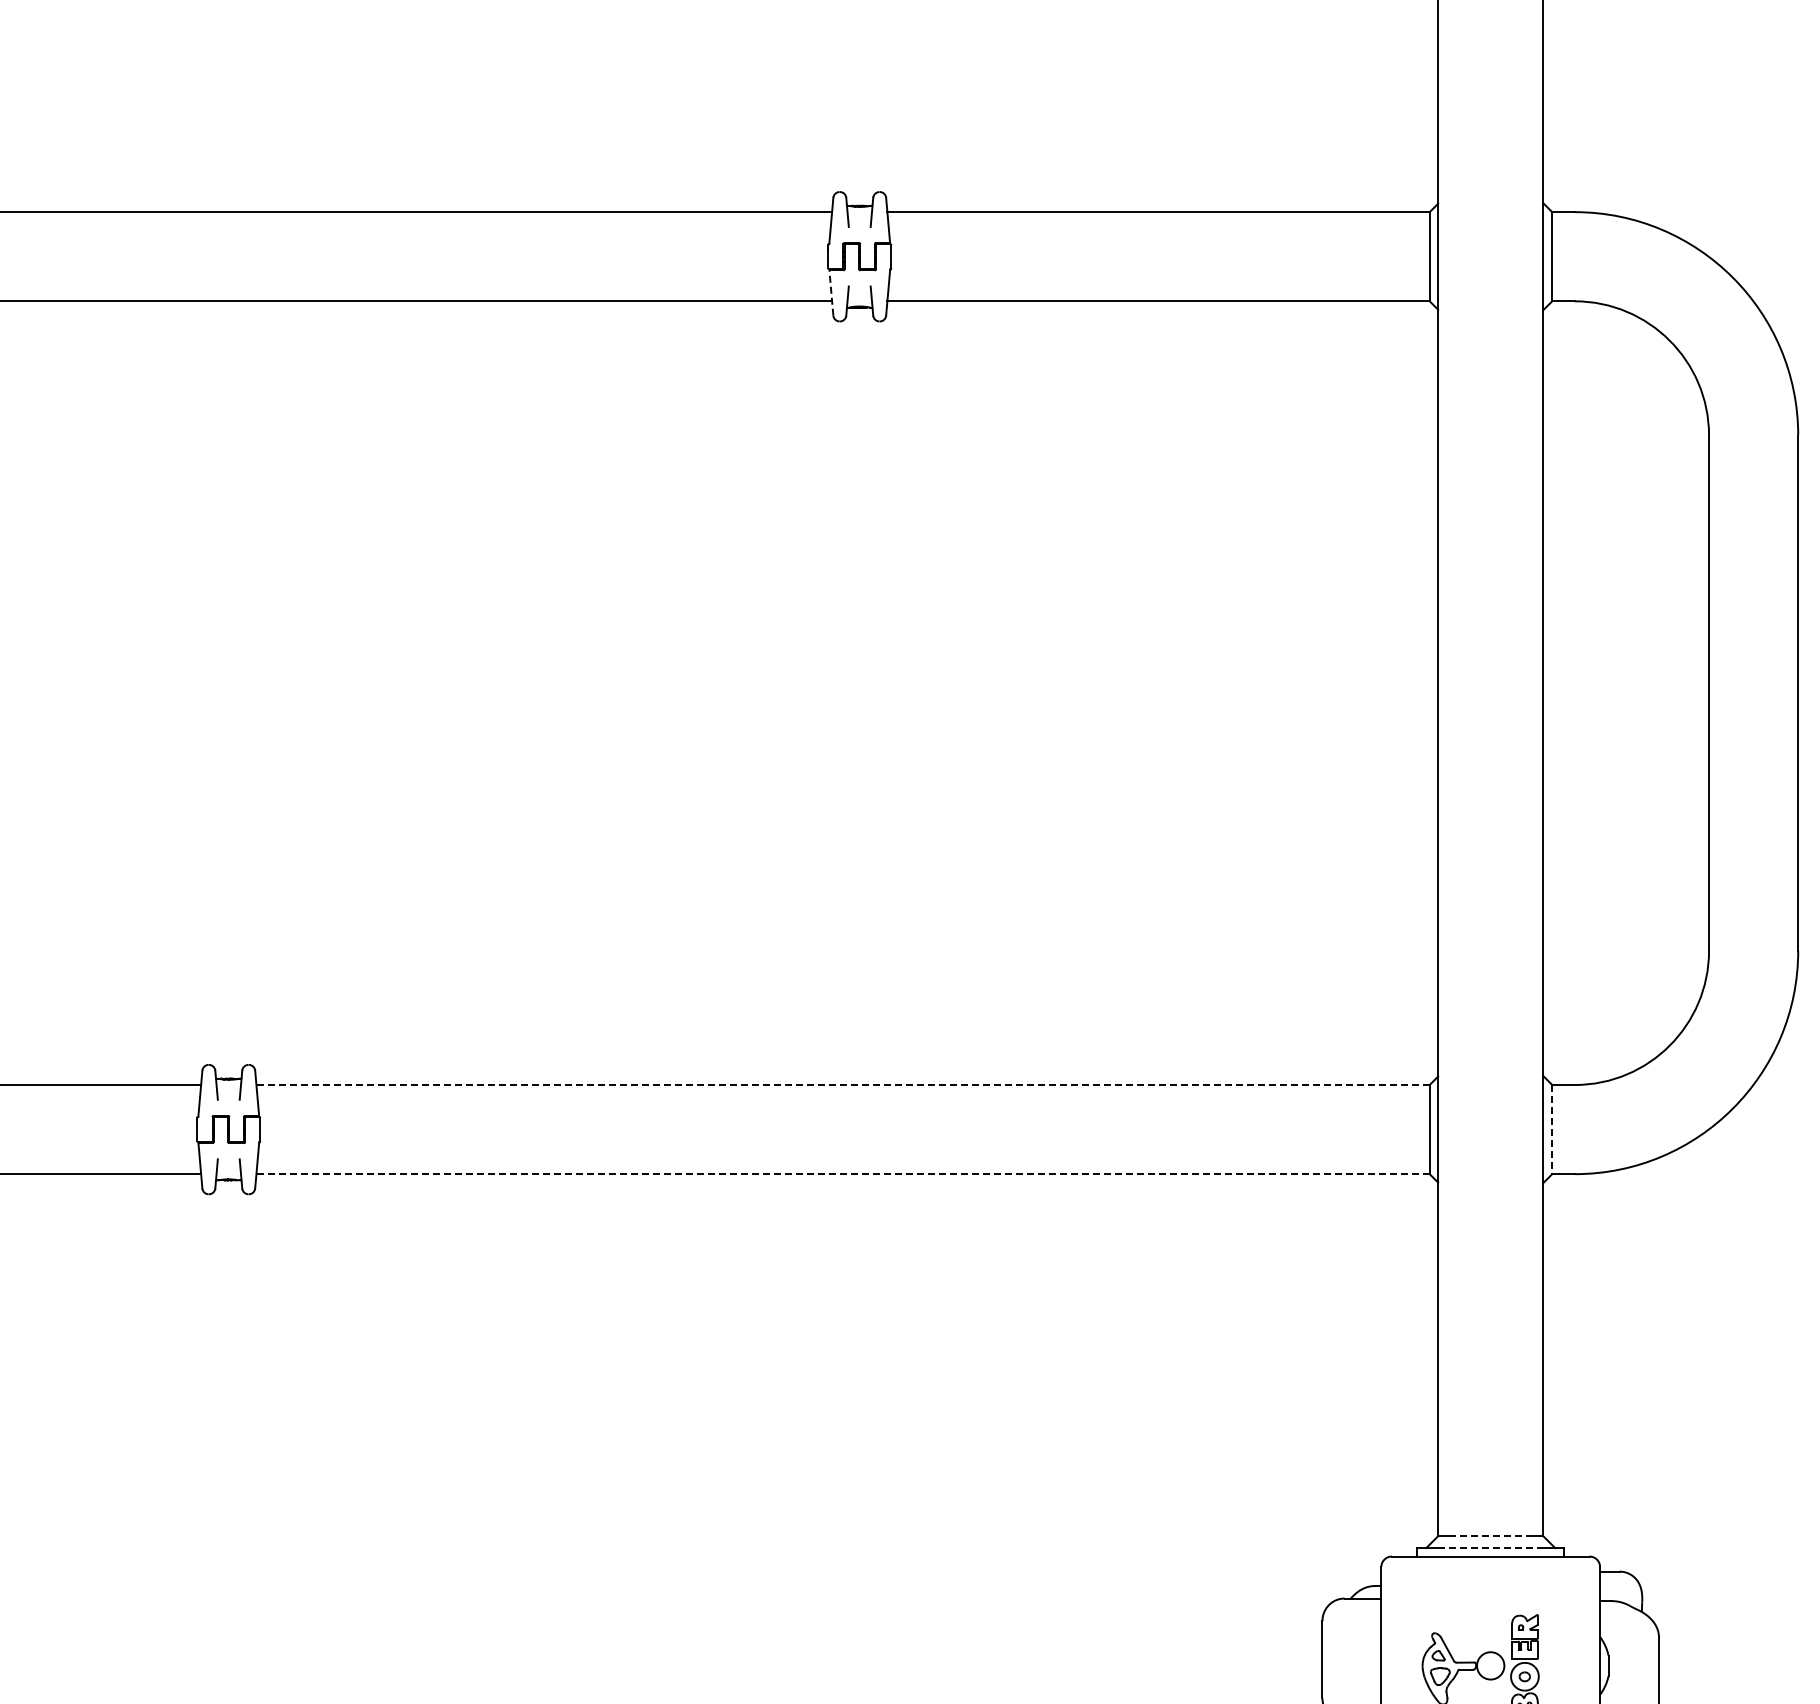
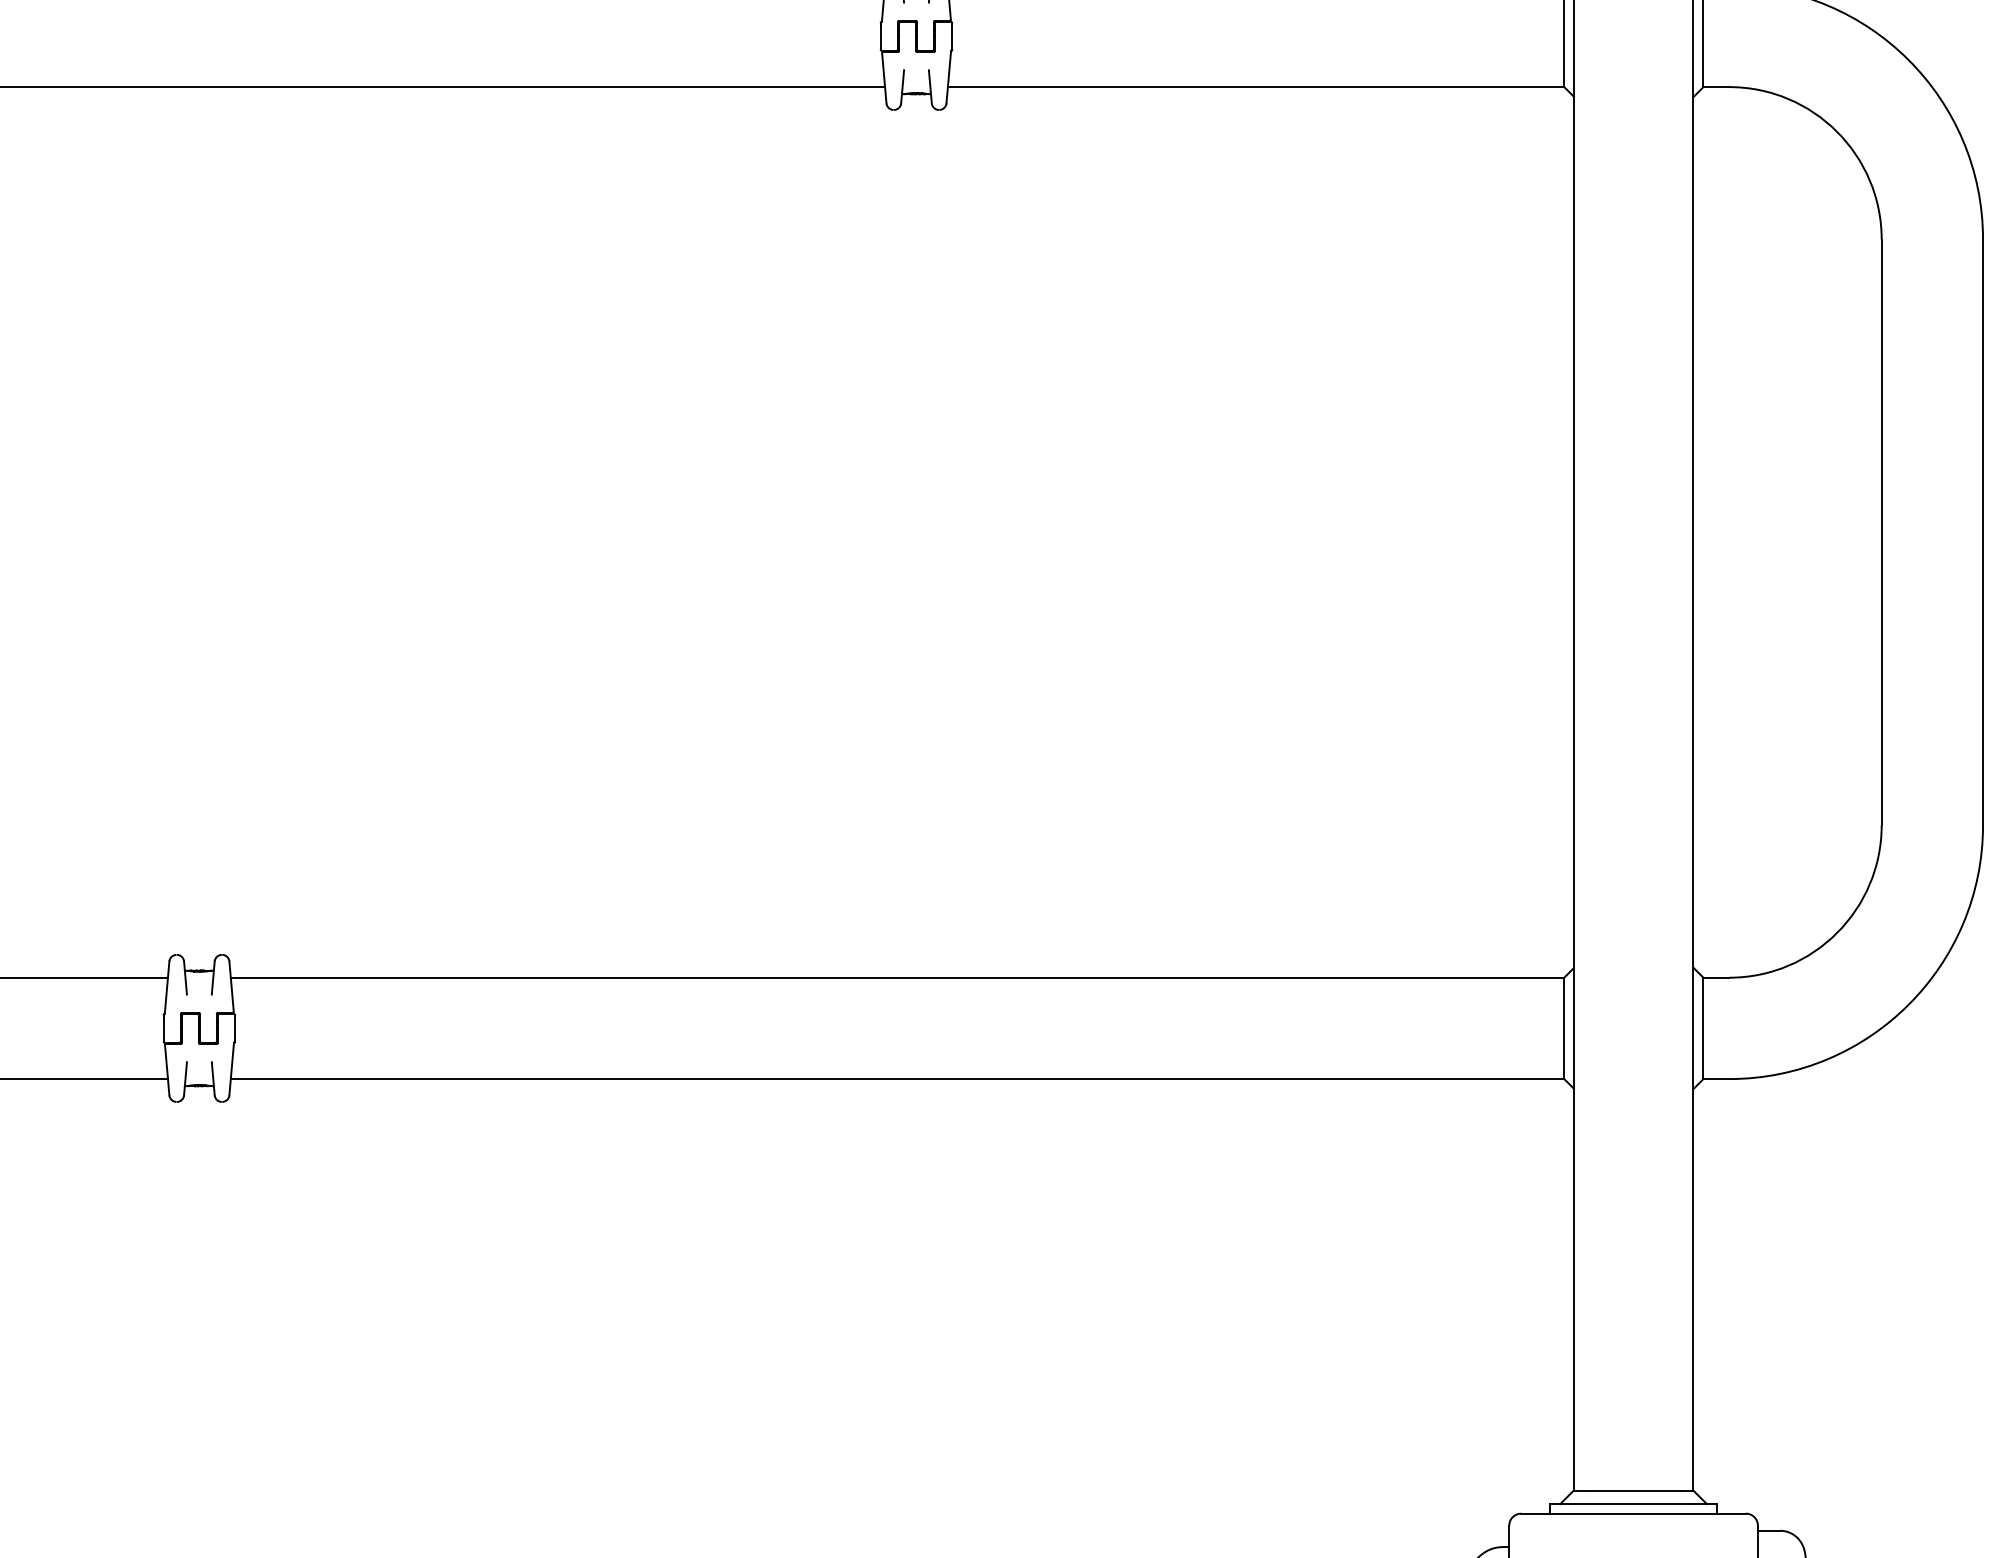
line: (831, 293) -> (884, 78), dashed -> solid
line: (843, 1084) -> (898, 977), dashed -> solid
line: (1552, 1129) -> (1703, 1028), dashed -> solid
line: (843, 1174) -> (898, 1079), dashed -> solid
line: (1490, 1536) -> (1633, 1490), dashed -> solid
line: (1490, 1548) -> (1633, 1504), dashed -> solid

